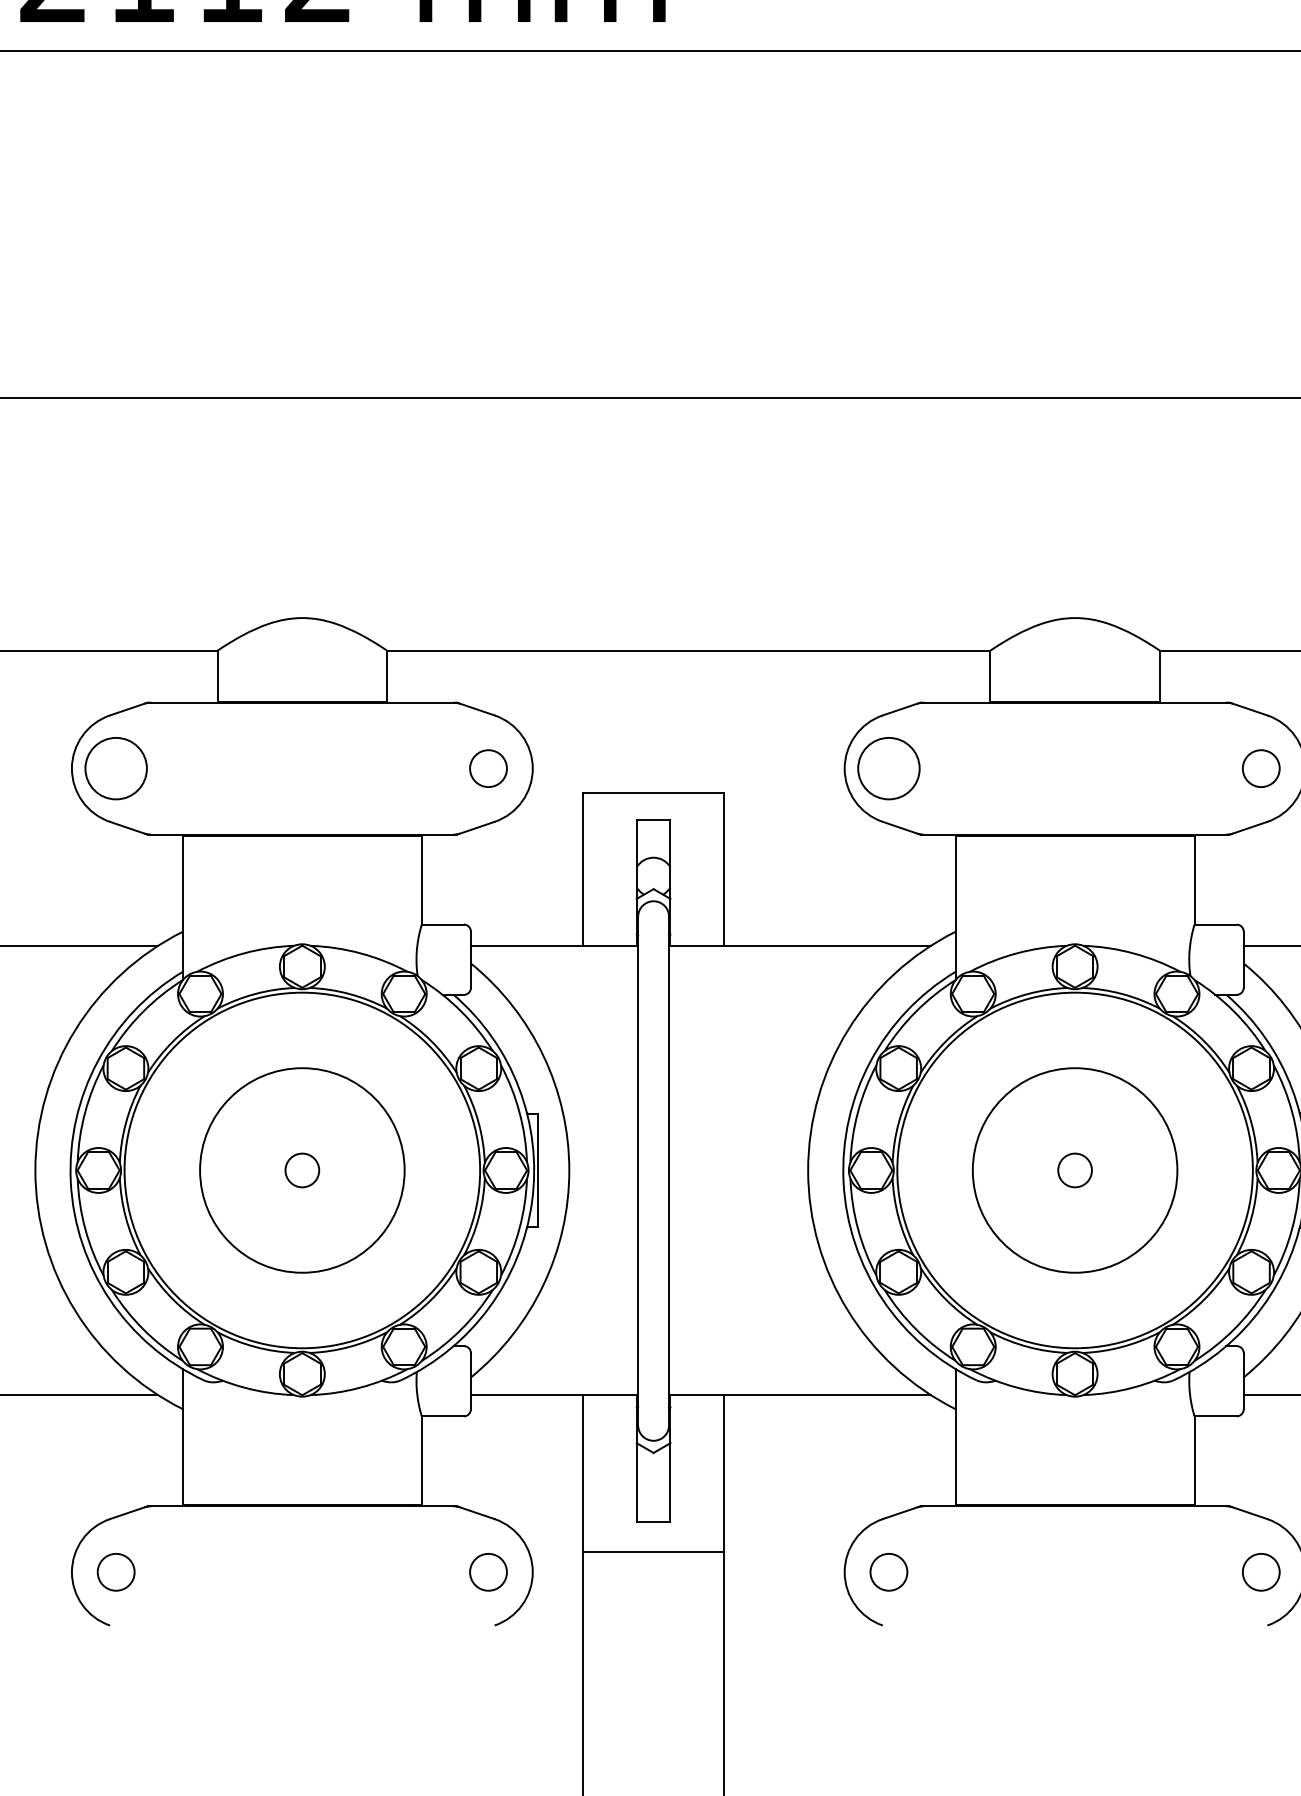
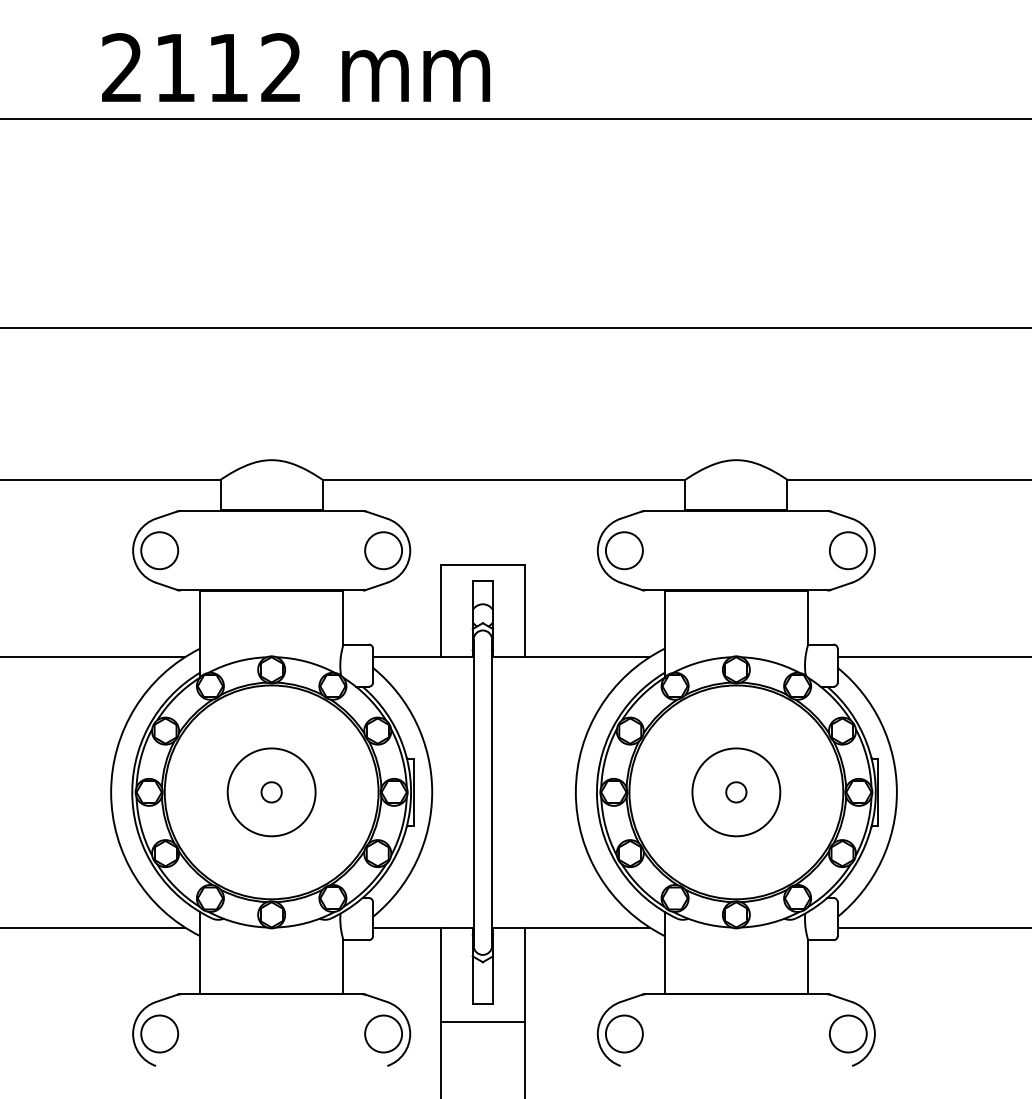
circle: (488, 768) -> (383, 550), size x1.67
circle: (1259, 768) -> (847, 550), size x1.67
circle: (302, 1170) -> (271, 792), size x0.71
circle: (1075, 1170) -> (736, 792), size x0.71
circle: (115, 1571) -> (159, 1033), size x1.67
circle: (488, 1571) -> (383, 1033), size x1.67
circle: (887, 1571) -> (623, 1033), size x1.67
circle: (1259, 1571) -> (847, 1033), size x1.67

